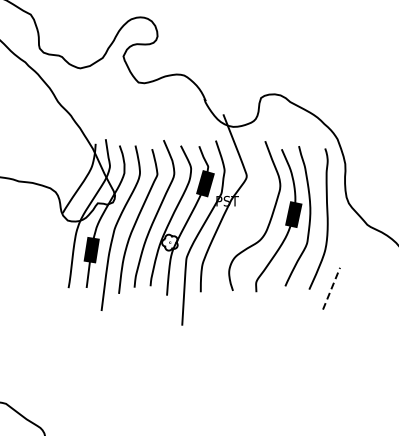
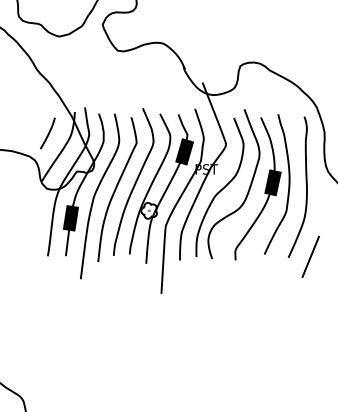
curve: (69, 164) -> (48, 132), added
curve: (242, 220) -> (221, 188), added
line: (331, 288) -> (310, 256), dashed -> solid

